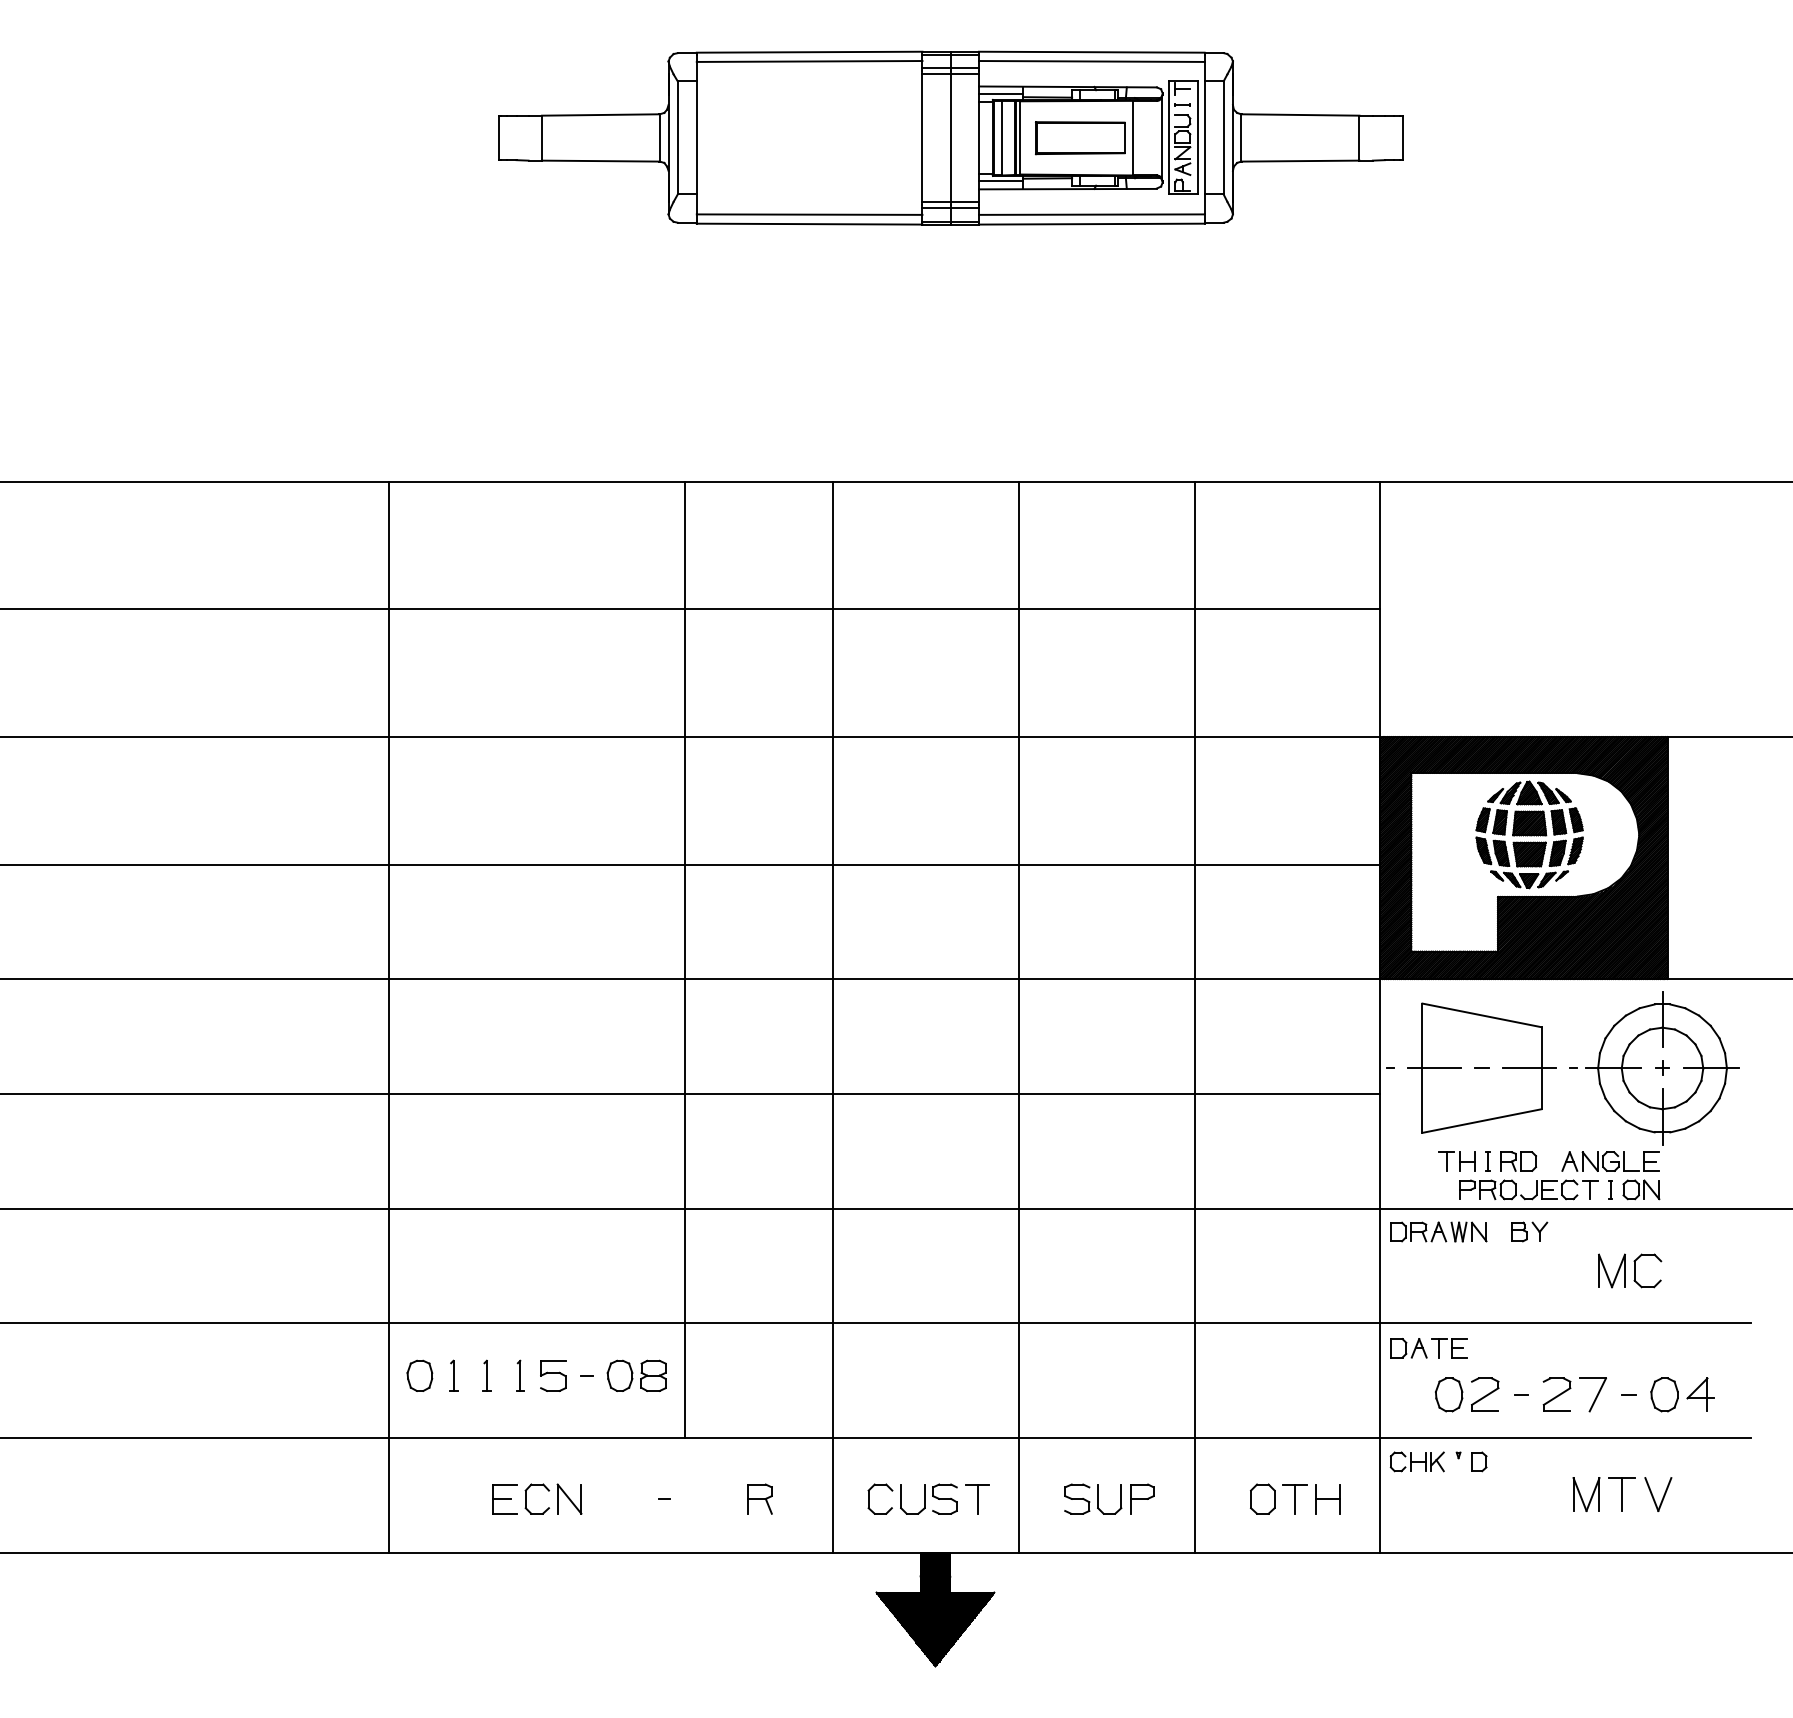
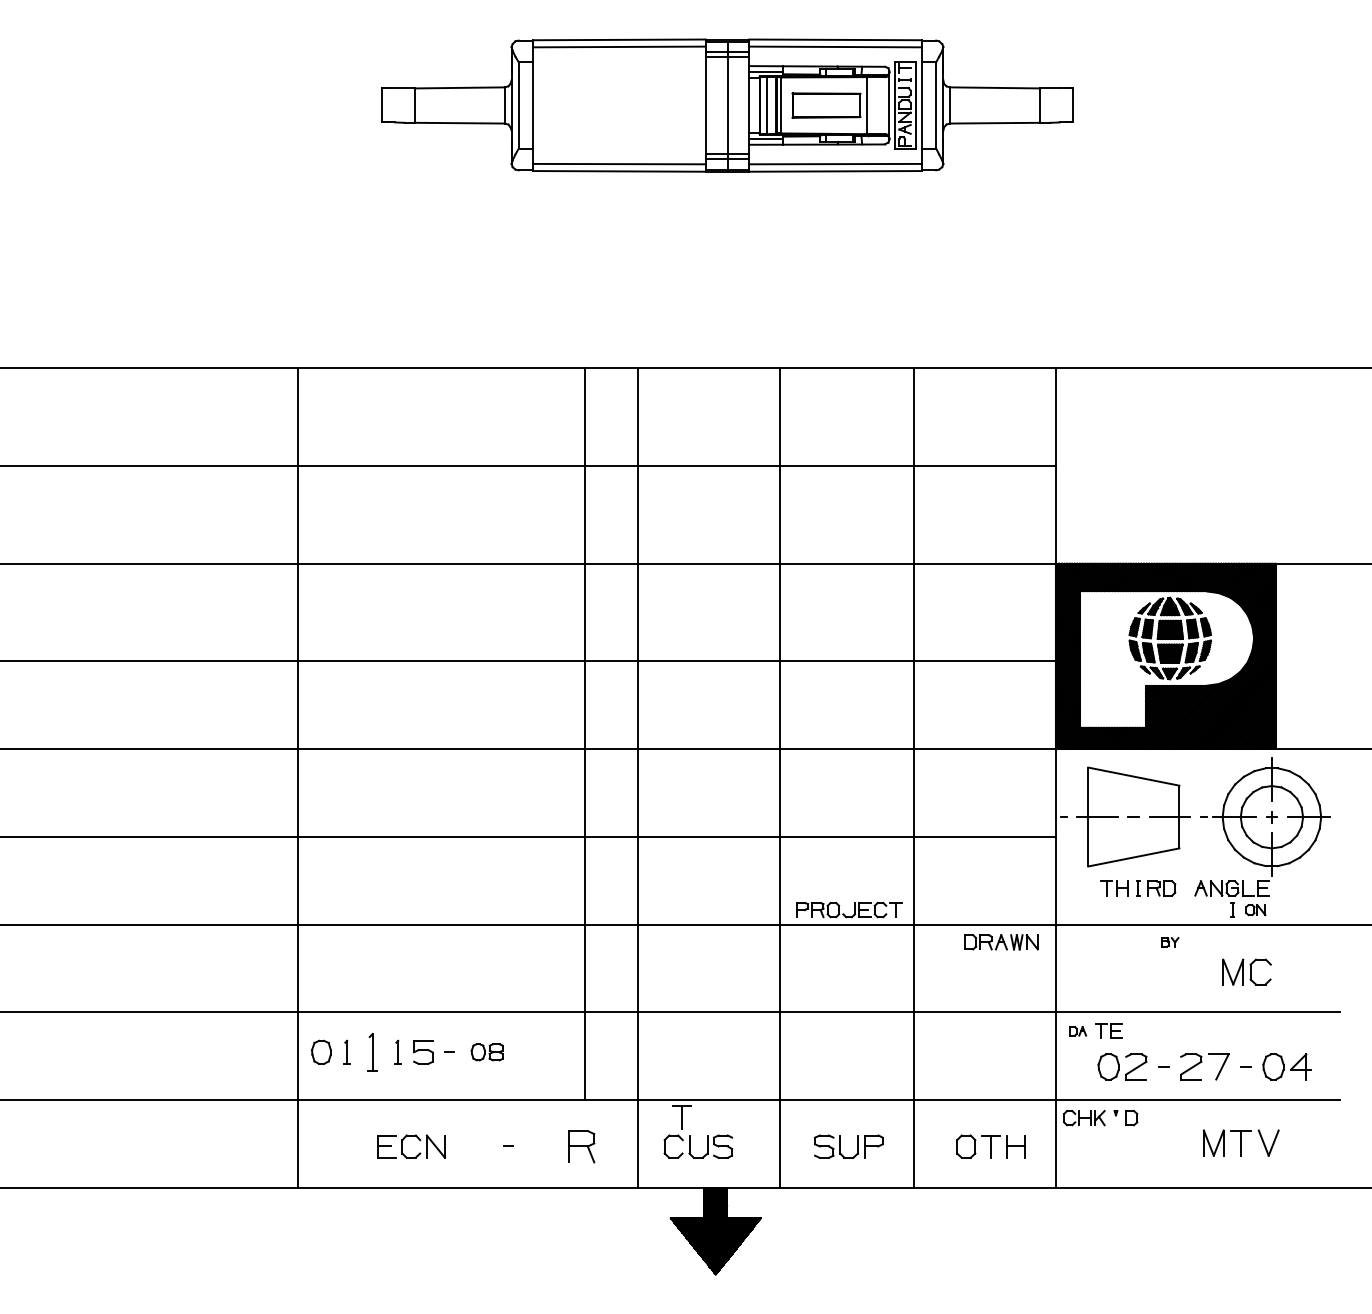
line: (685, 959) -> (585, 733), moved
part: (1536, 1189) -> (855, 909), moved
part: (1641, 1189) -> (1255, 909), size x0.7
part: (1438, 1231) -> (1001, 941), moved
part: (1529, 1231) -> (1170, 941), size x0.6
part: (1408, 1348) -> (1077, 1031), size x0.6
part: (486, 1375) -> (372, 1052), size x1.6
part: (636, 1375) -> (487, 1052), size x0.7
part: (759, 1498) -> (581, 1146), size x1.4
part: (977, 1499) -> (682, 1117), moved

